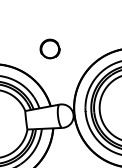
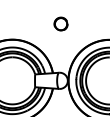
part: (49, 48) -> (60, 23), moved

